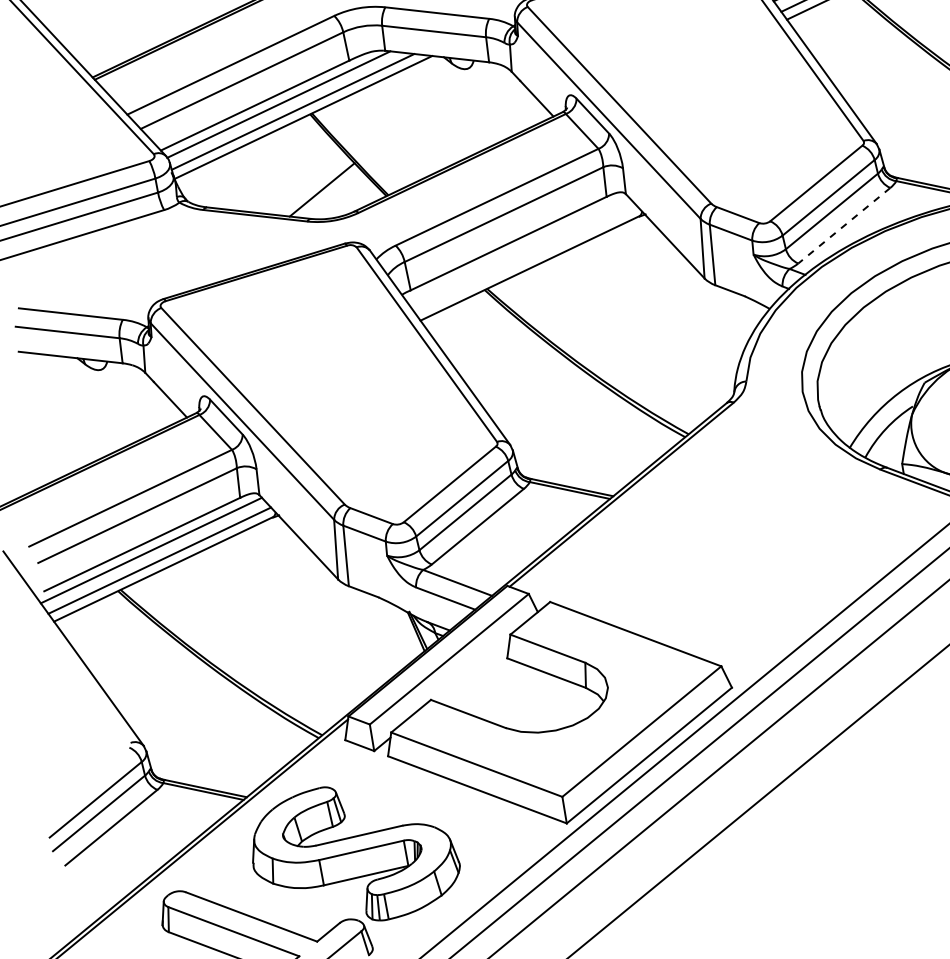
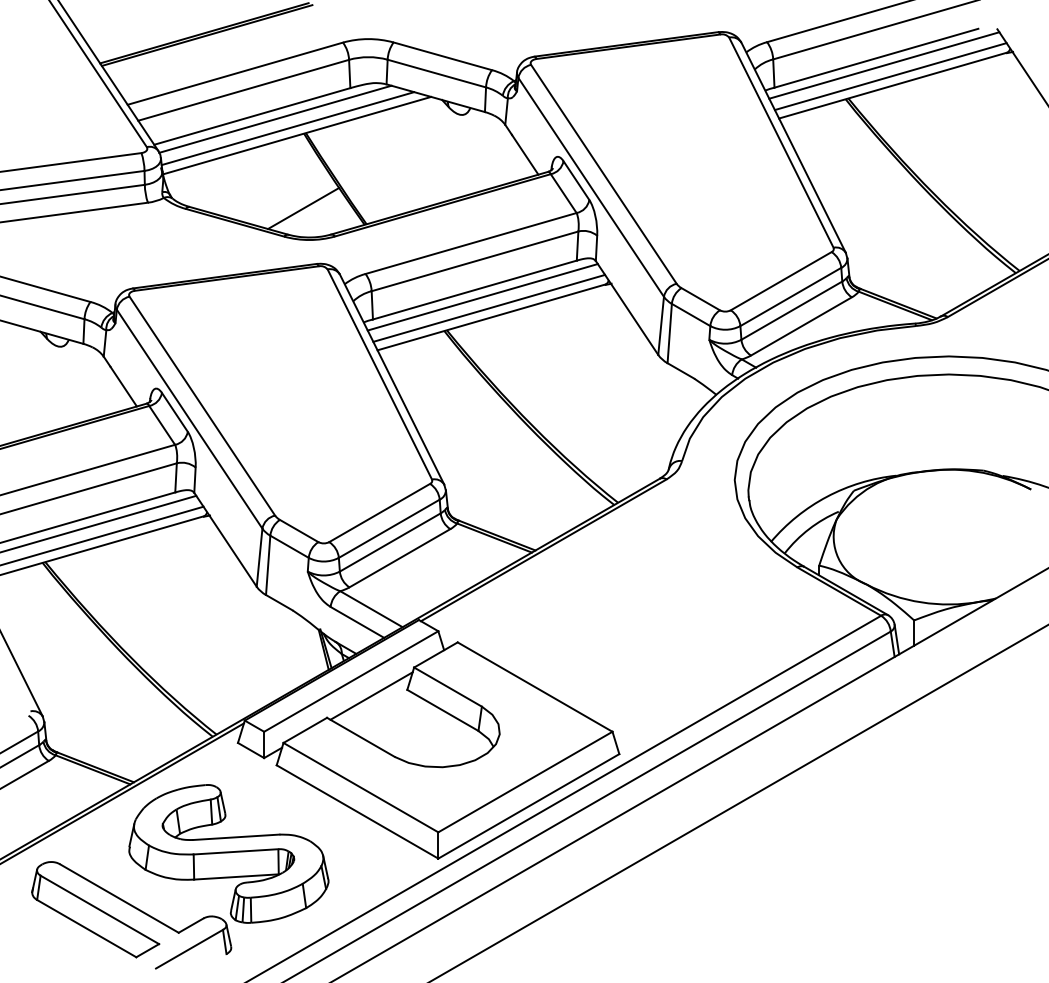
line: (844, 225) -> (801, 326), dashed -> solid
line: (517, 249) -> (482, 297), added
line: (526, 258) -> (489, 307), added
line: (472, 669) -> (371, 695), added

